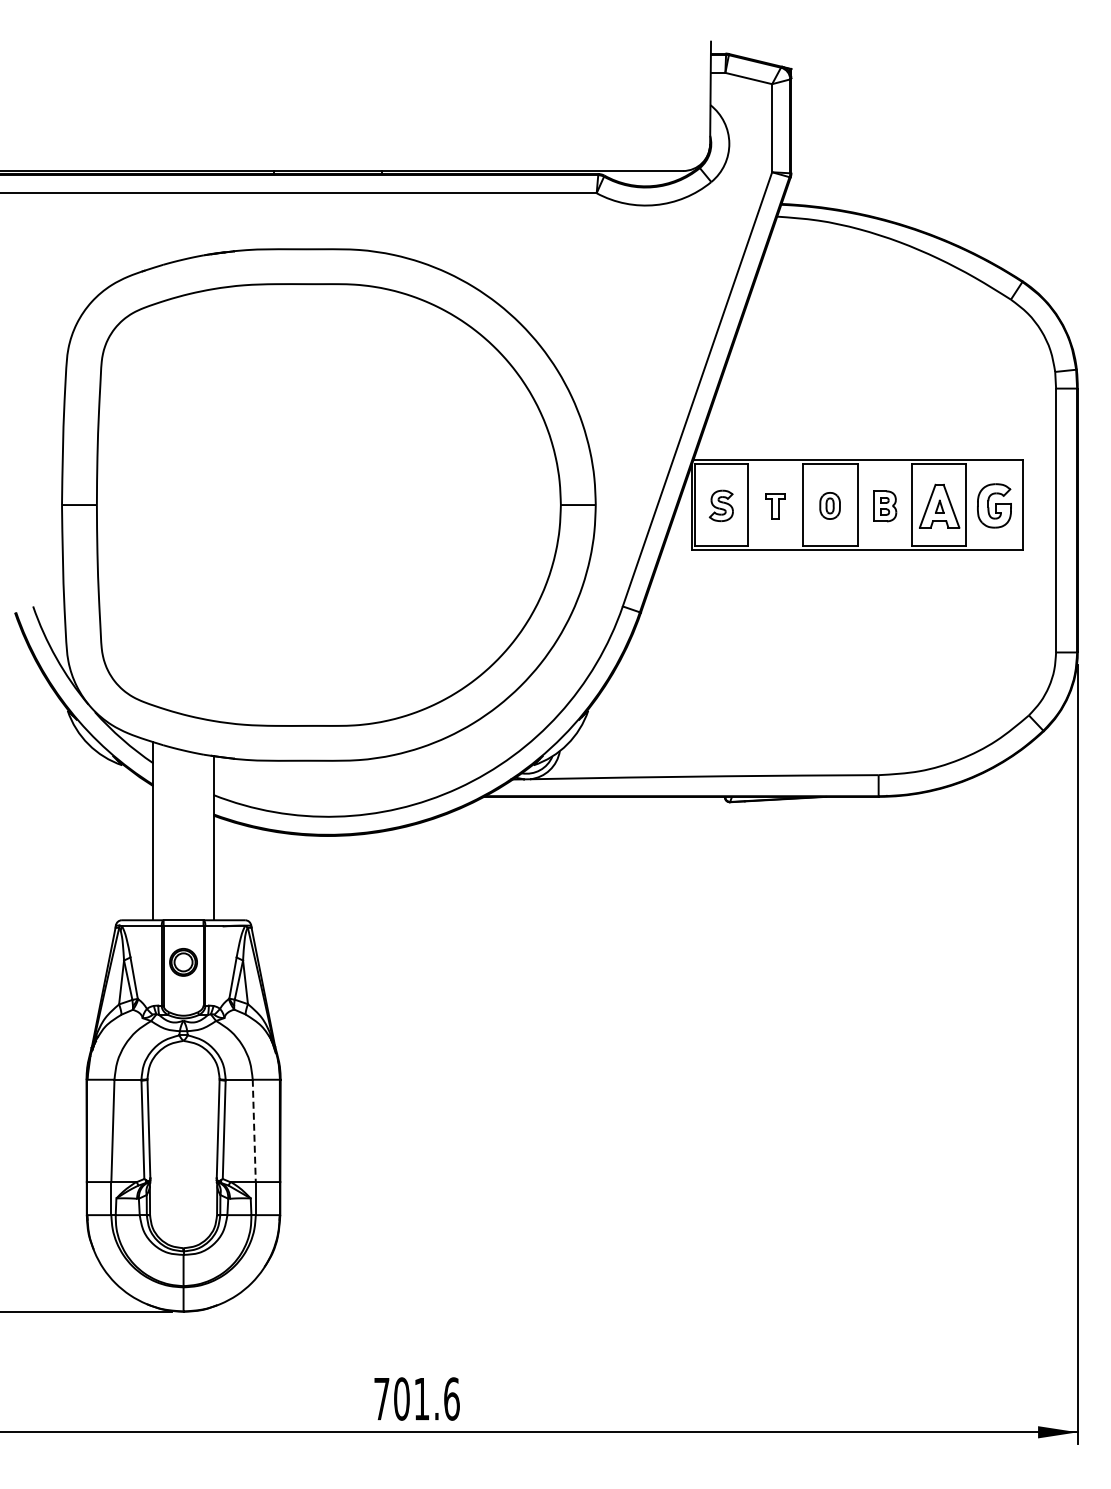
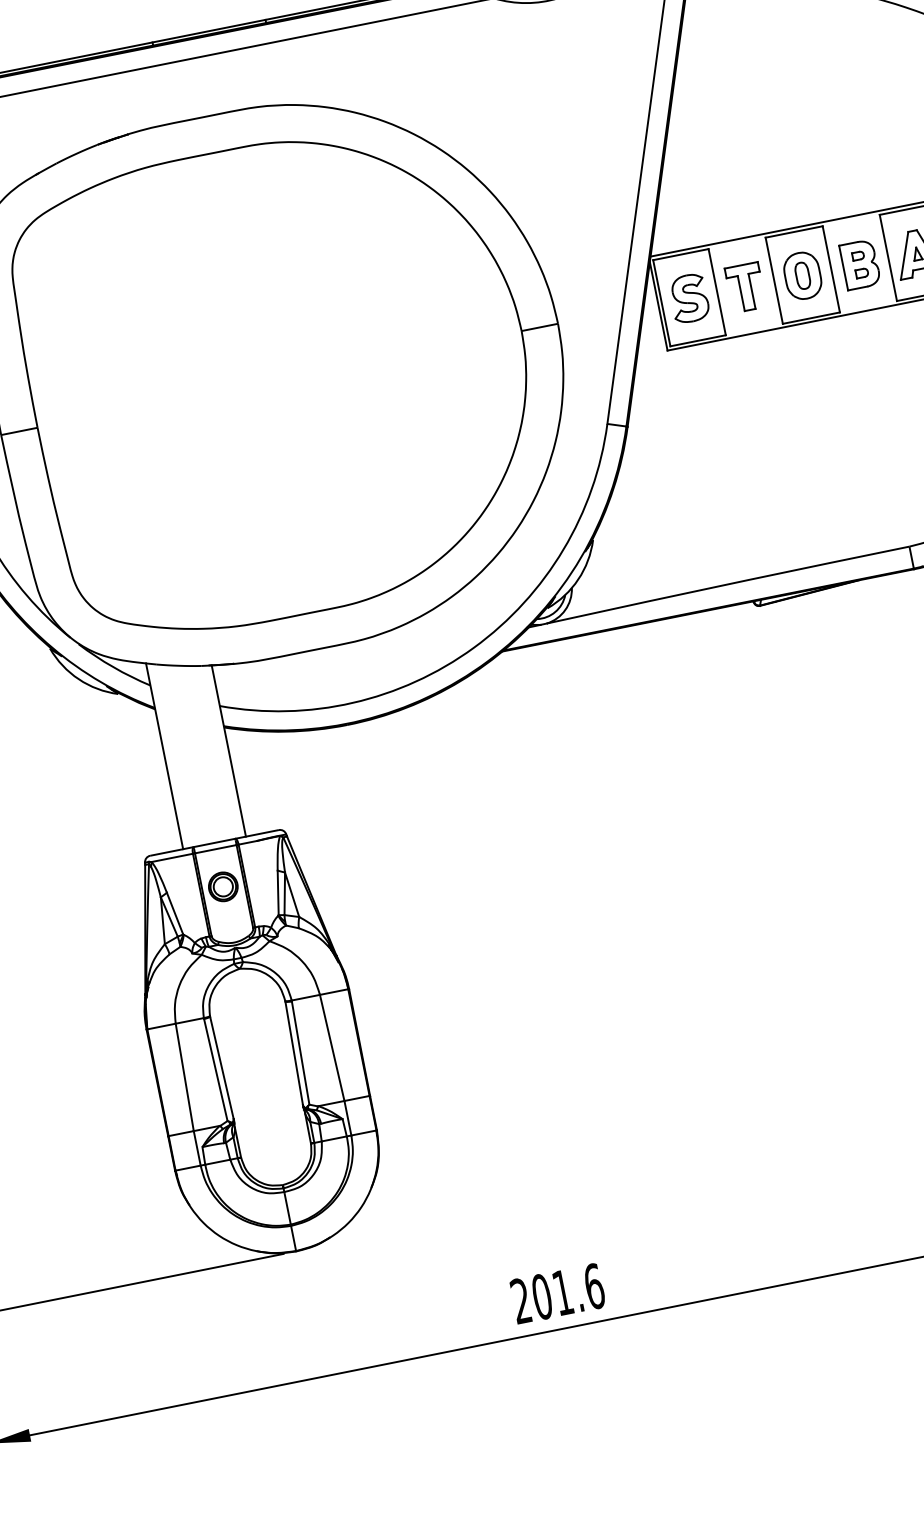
part: (721, 505) -> (689, 298), size x1.43
part: (829, 505) -> (801, 275), size x1.67
part: (775, 506) -> (745, 287), size x1.67
part: (884, 506) -> (859, 265), size x1.43
line: (254, 1131) -> (332, 1048), dashed -> solid
text: (381, 1398) -> (520, 1300), 701.6 -> 201.6

